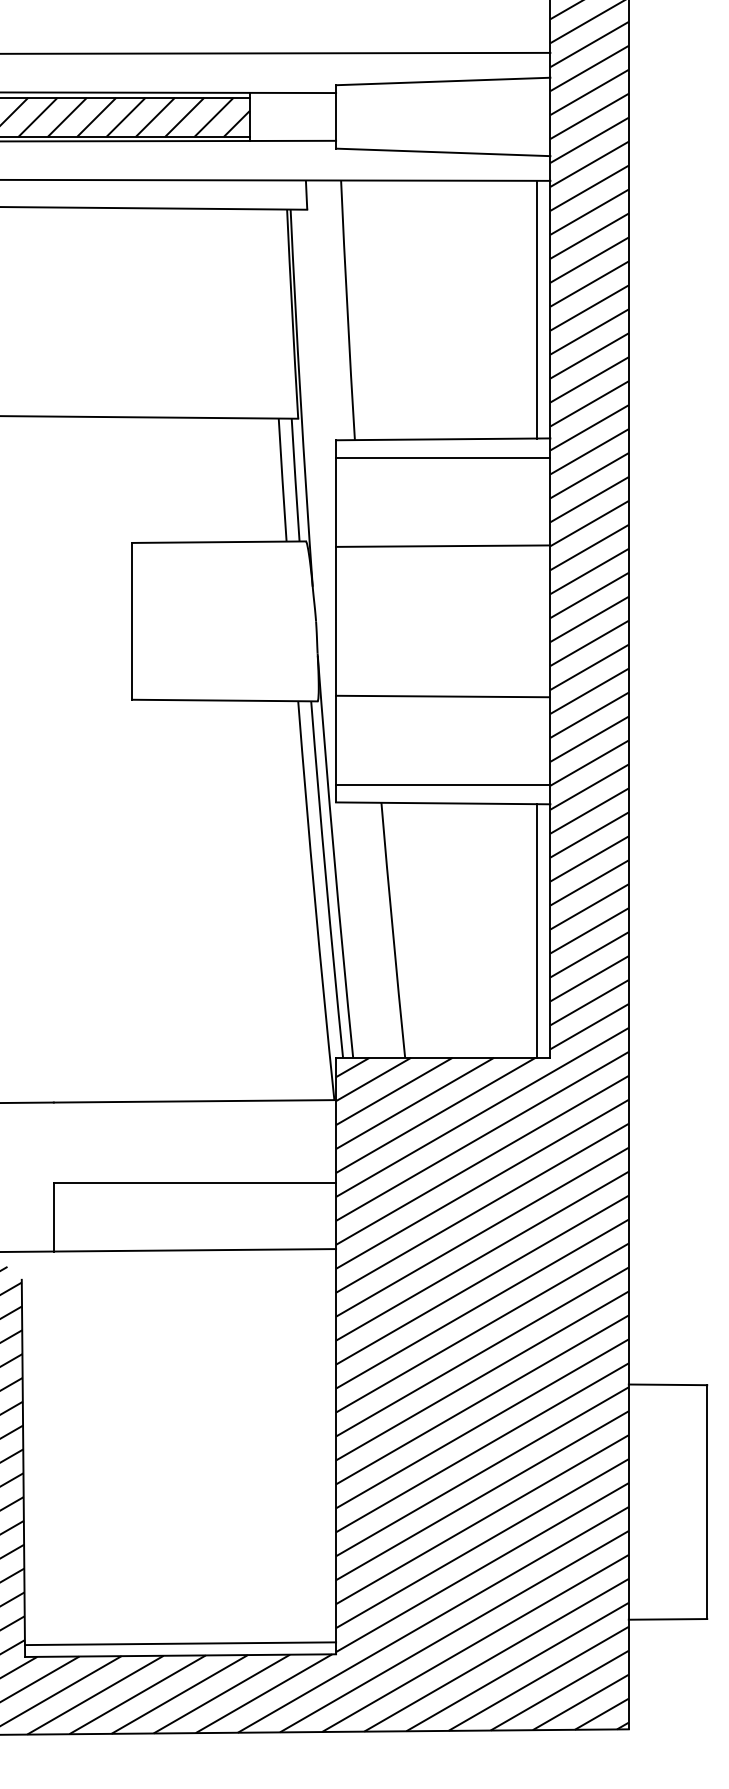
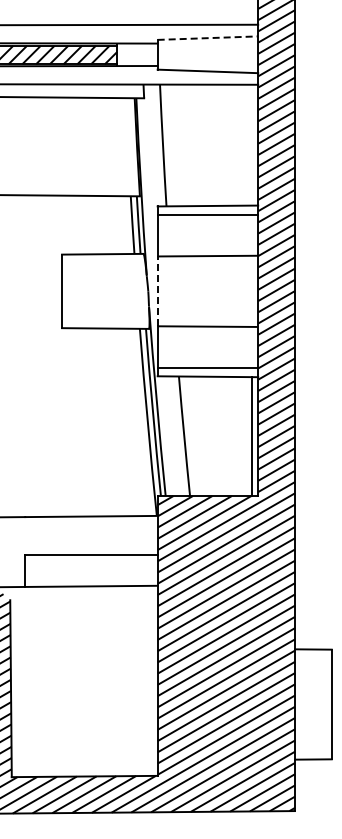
line: (444, 82) -> (208, 38), solid -> dashed
line: (538, 308) -> (252, 144), removed
line: (335, 621) -> (157, 291), solid -> dashed
line: (180, 1642) -> (84, 770), removed

